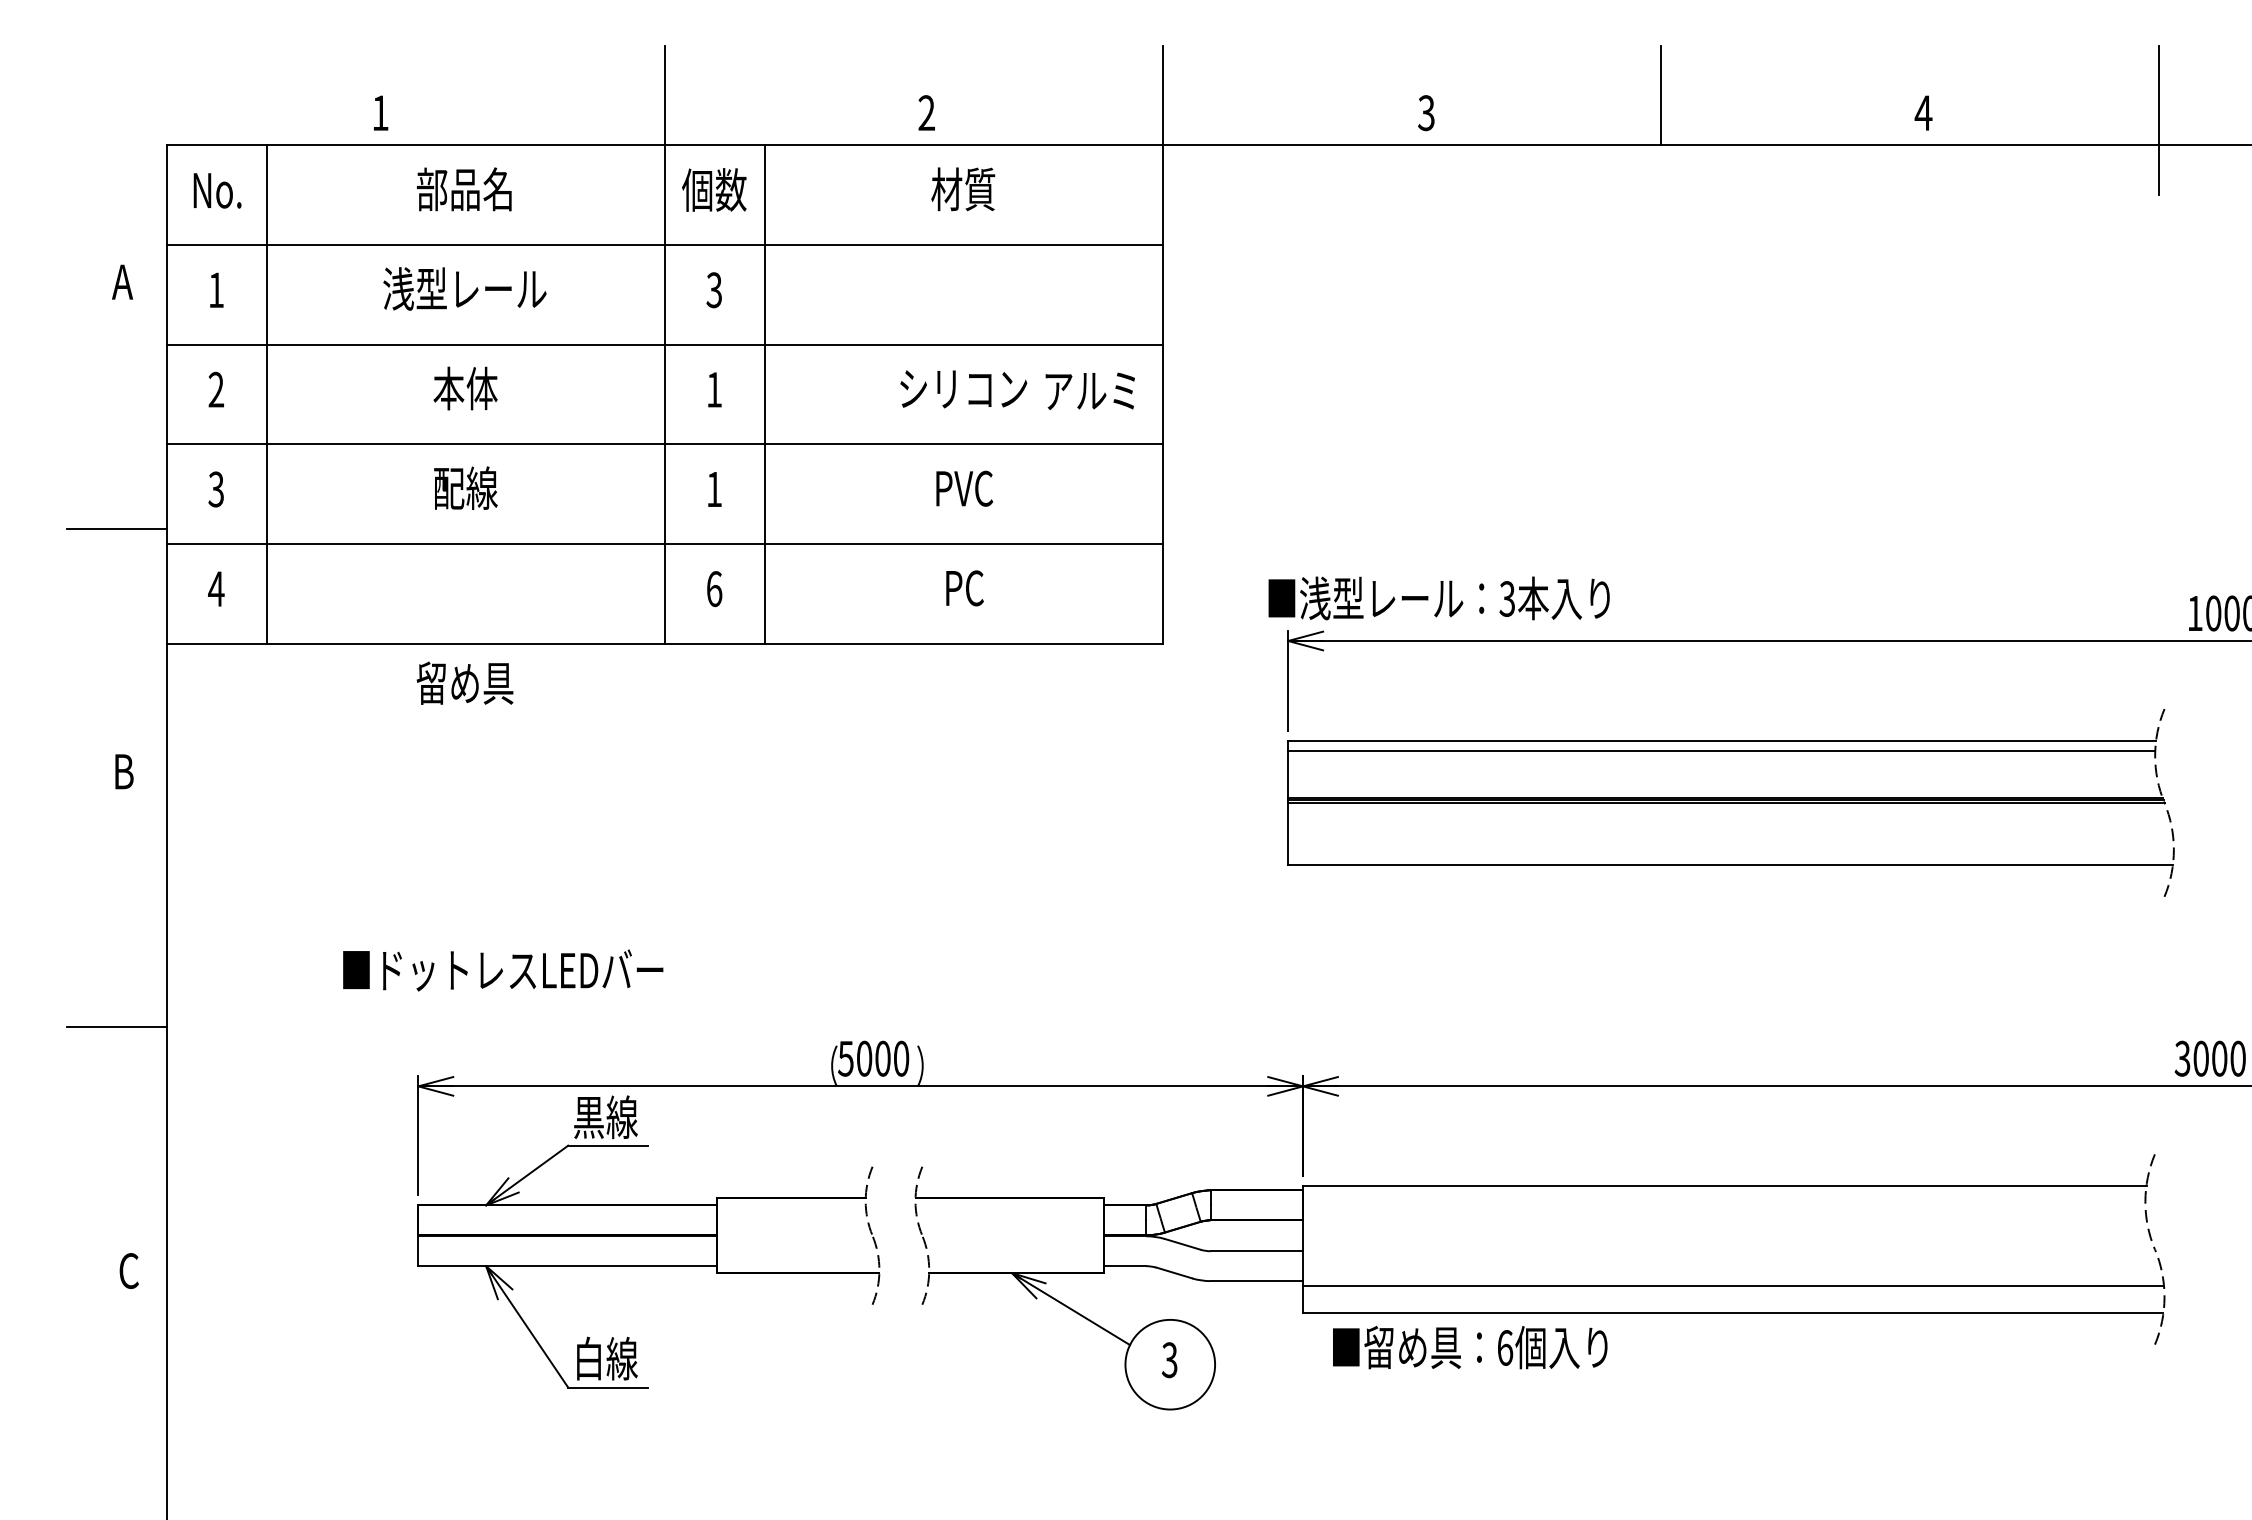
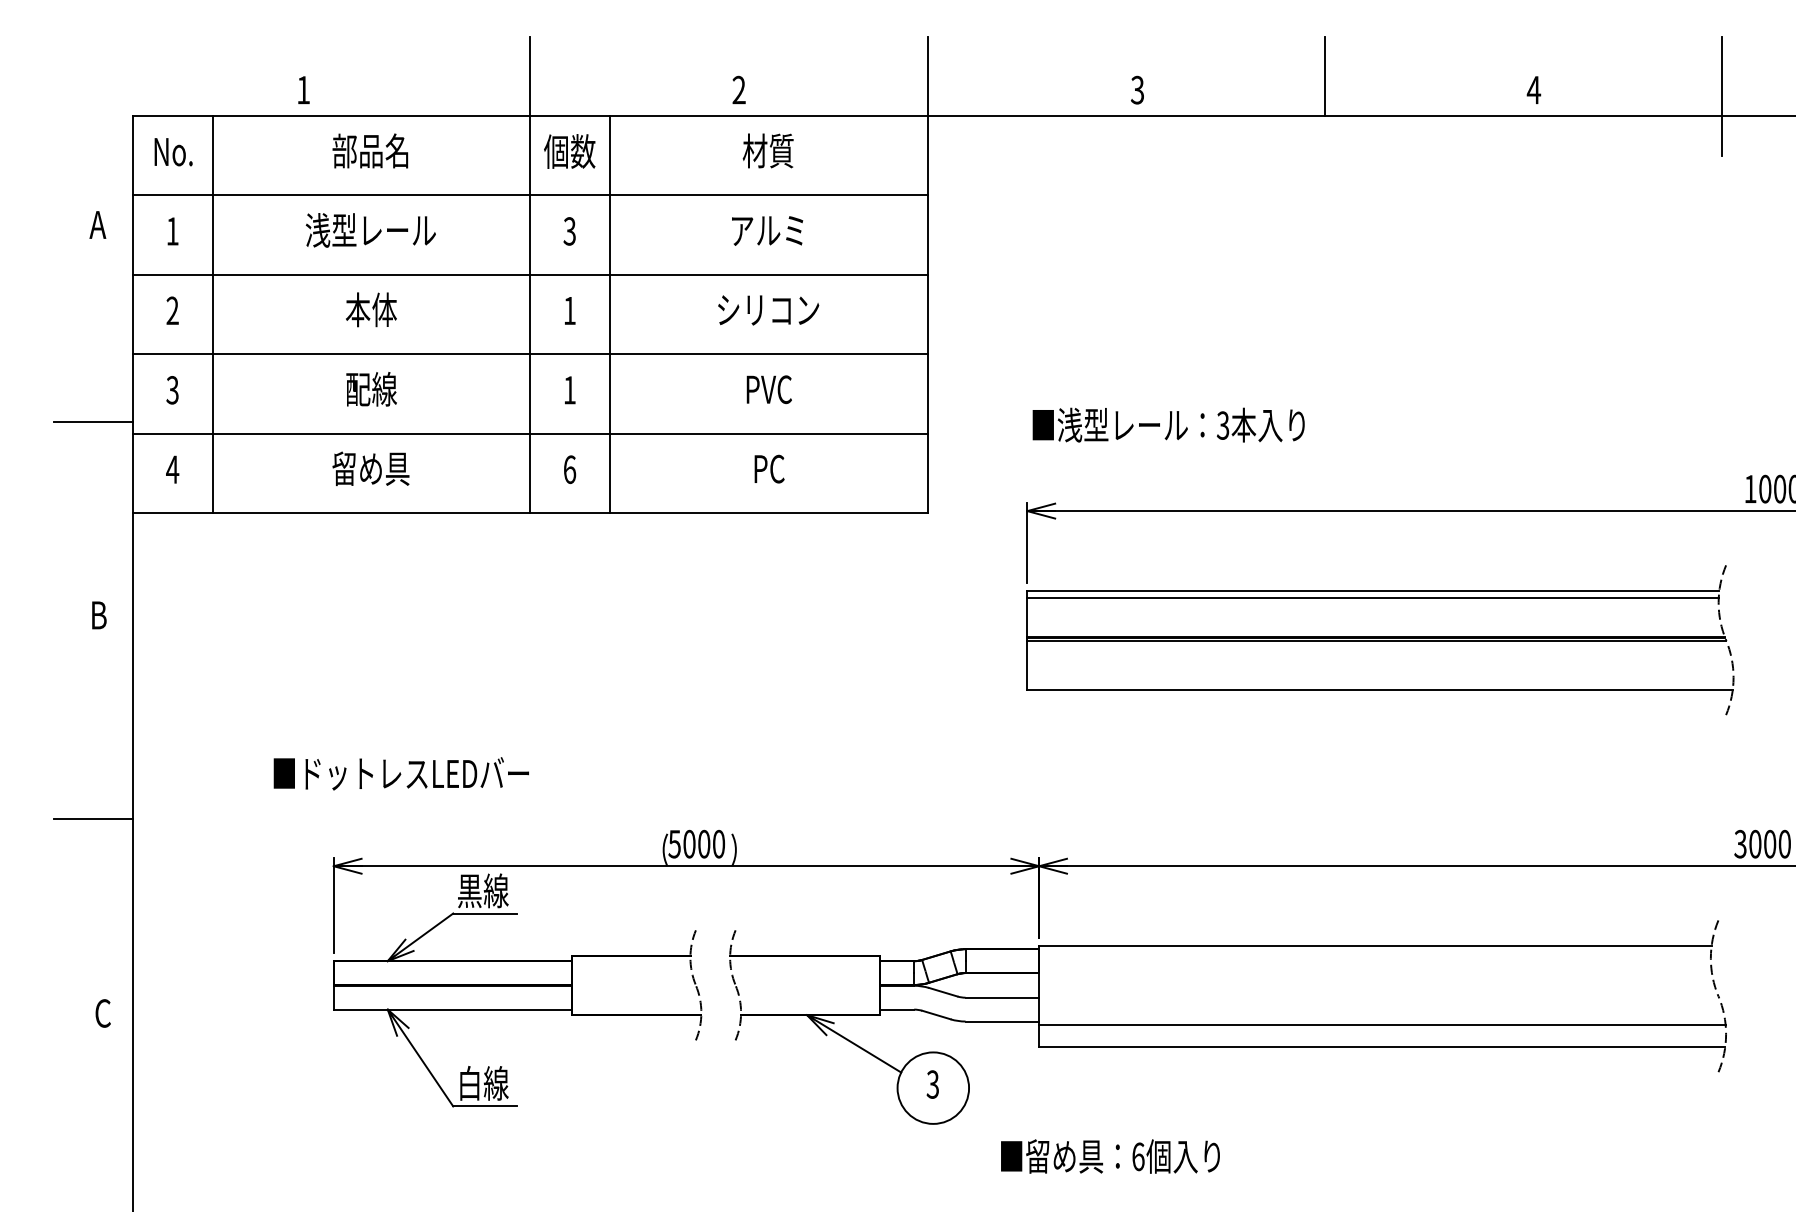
text: (1090, 390) -> (767, 230), moved
text: (1438, 597) -> (1168, 424), moved
text: (464, 682) -> (370, 468), moved
text: (1470, 1347) -> (1110, 1156), moved

